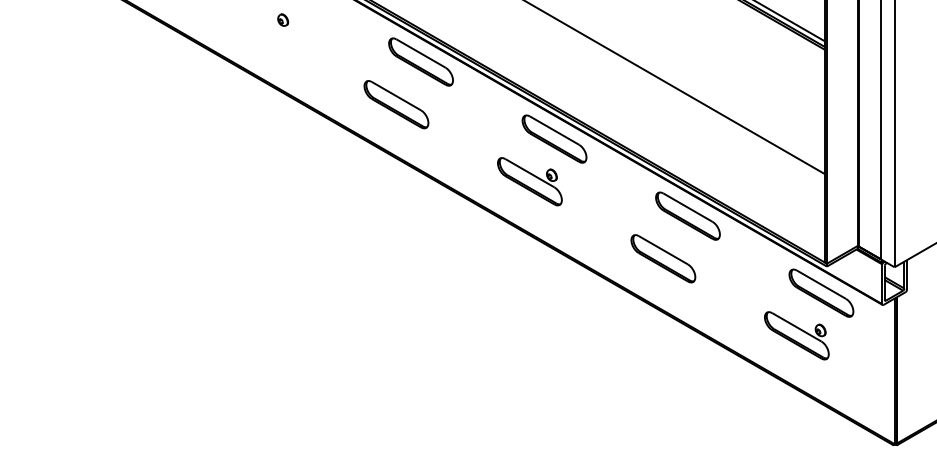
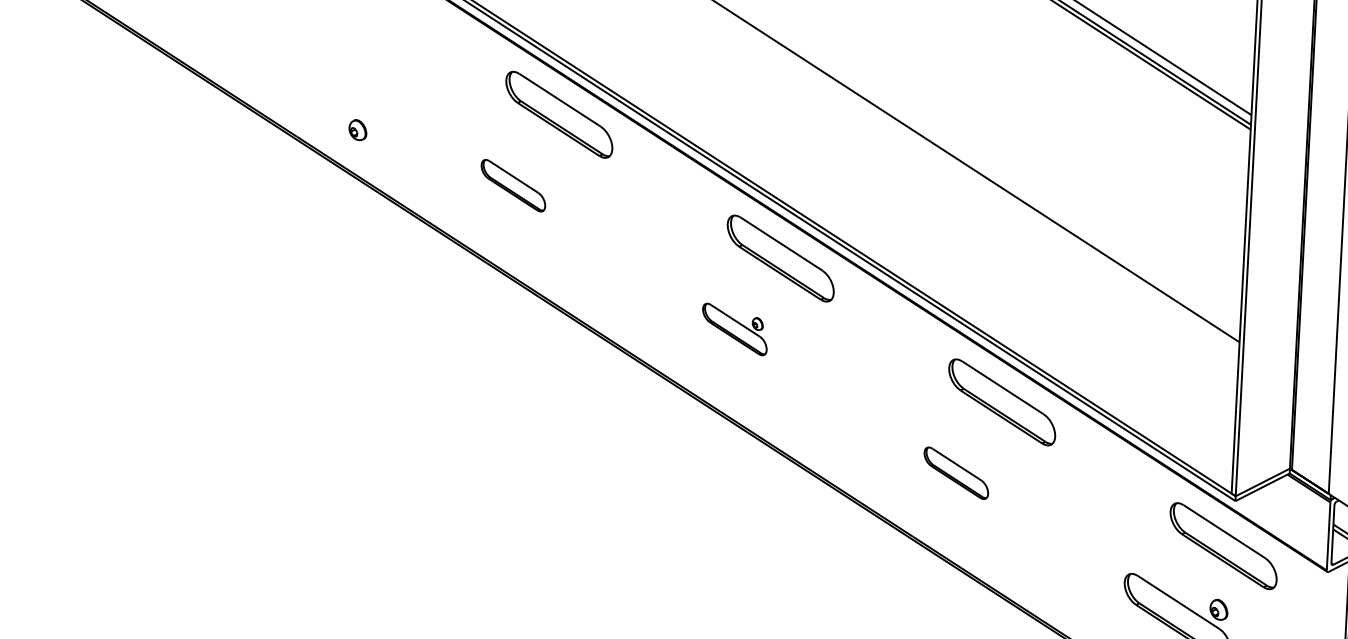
part: (283, 19) -> (358, 129), moved
part: (396, 104) -> (513, 185), size x0.6
part: (529, 181) -> (734, 328), size x0.6
part: (663, 258) -> (956, 472), size x0.6

